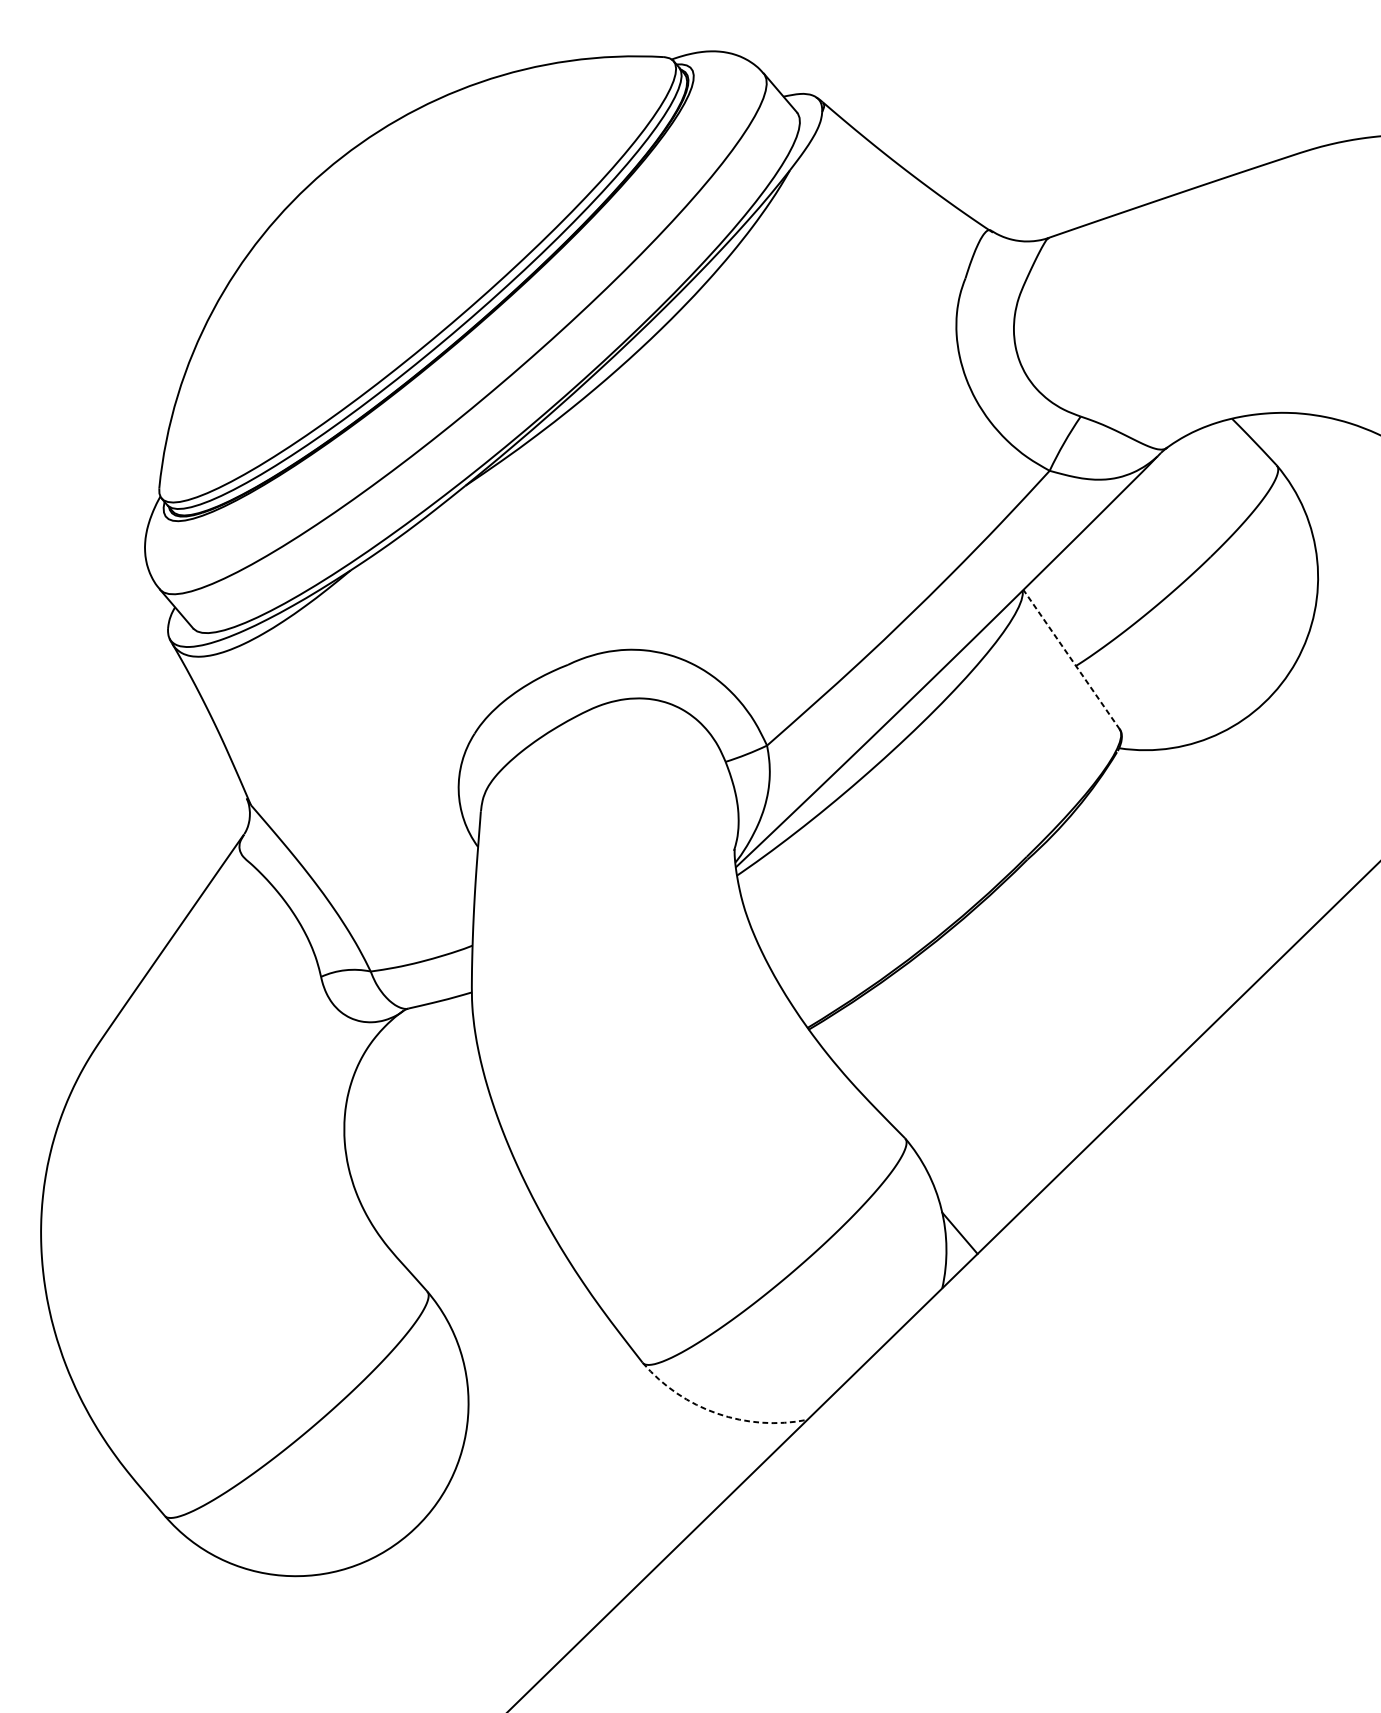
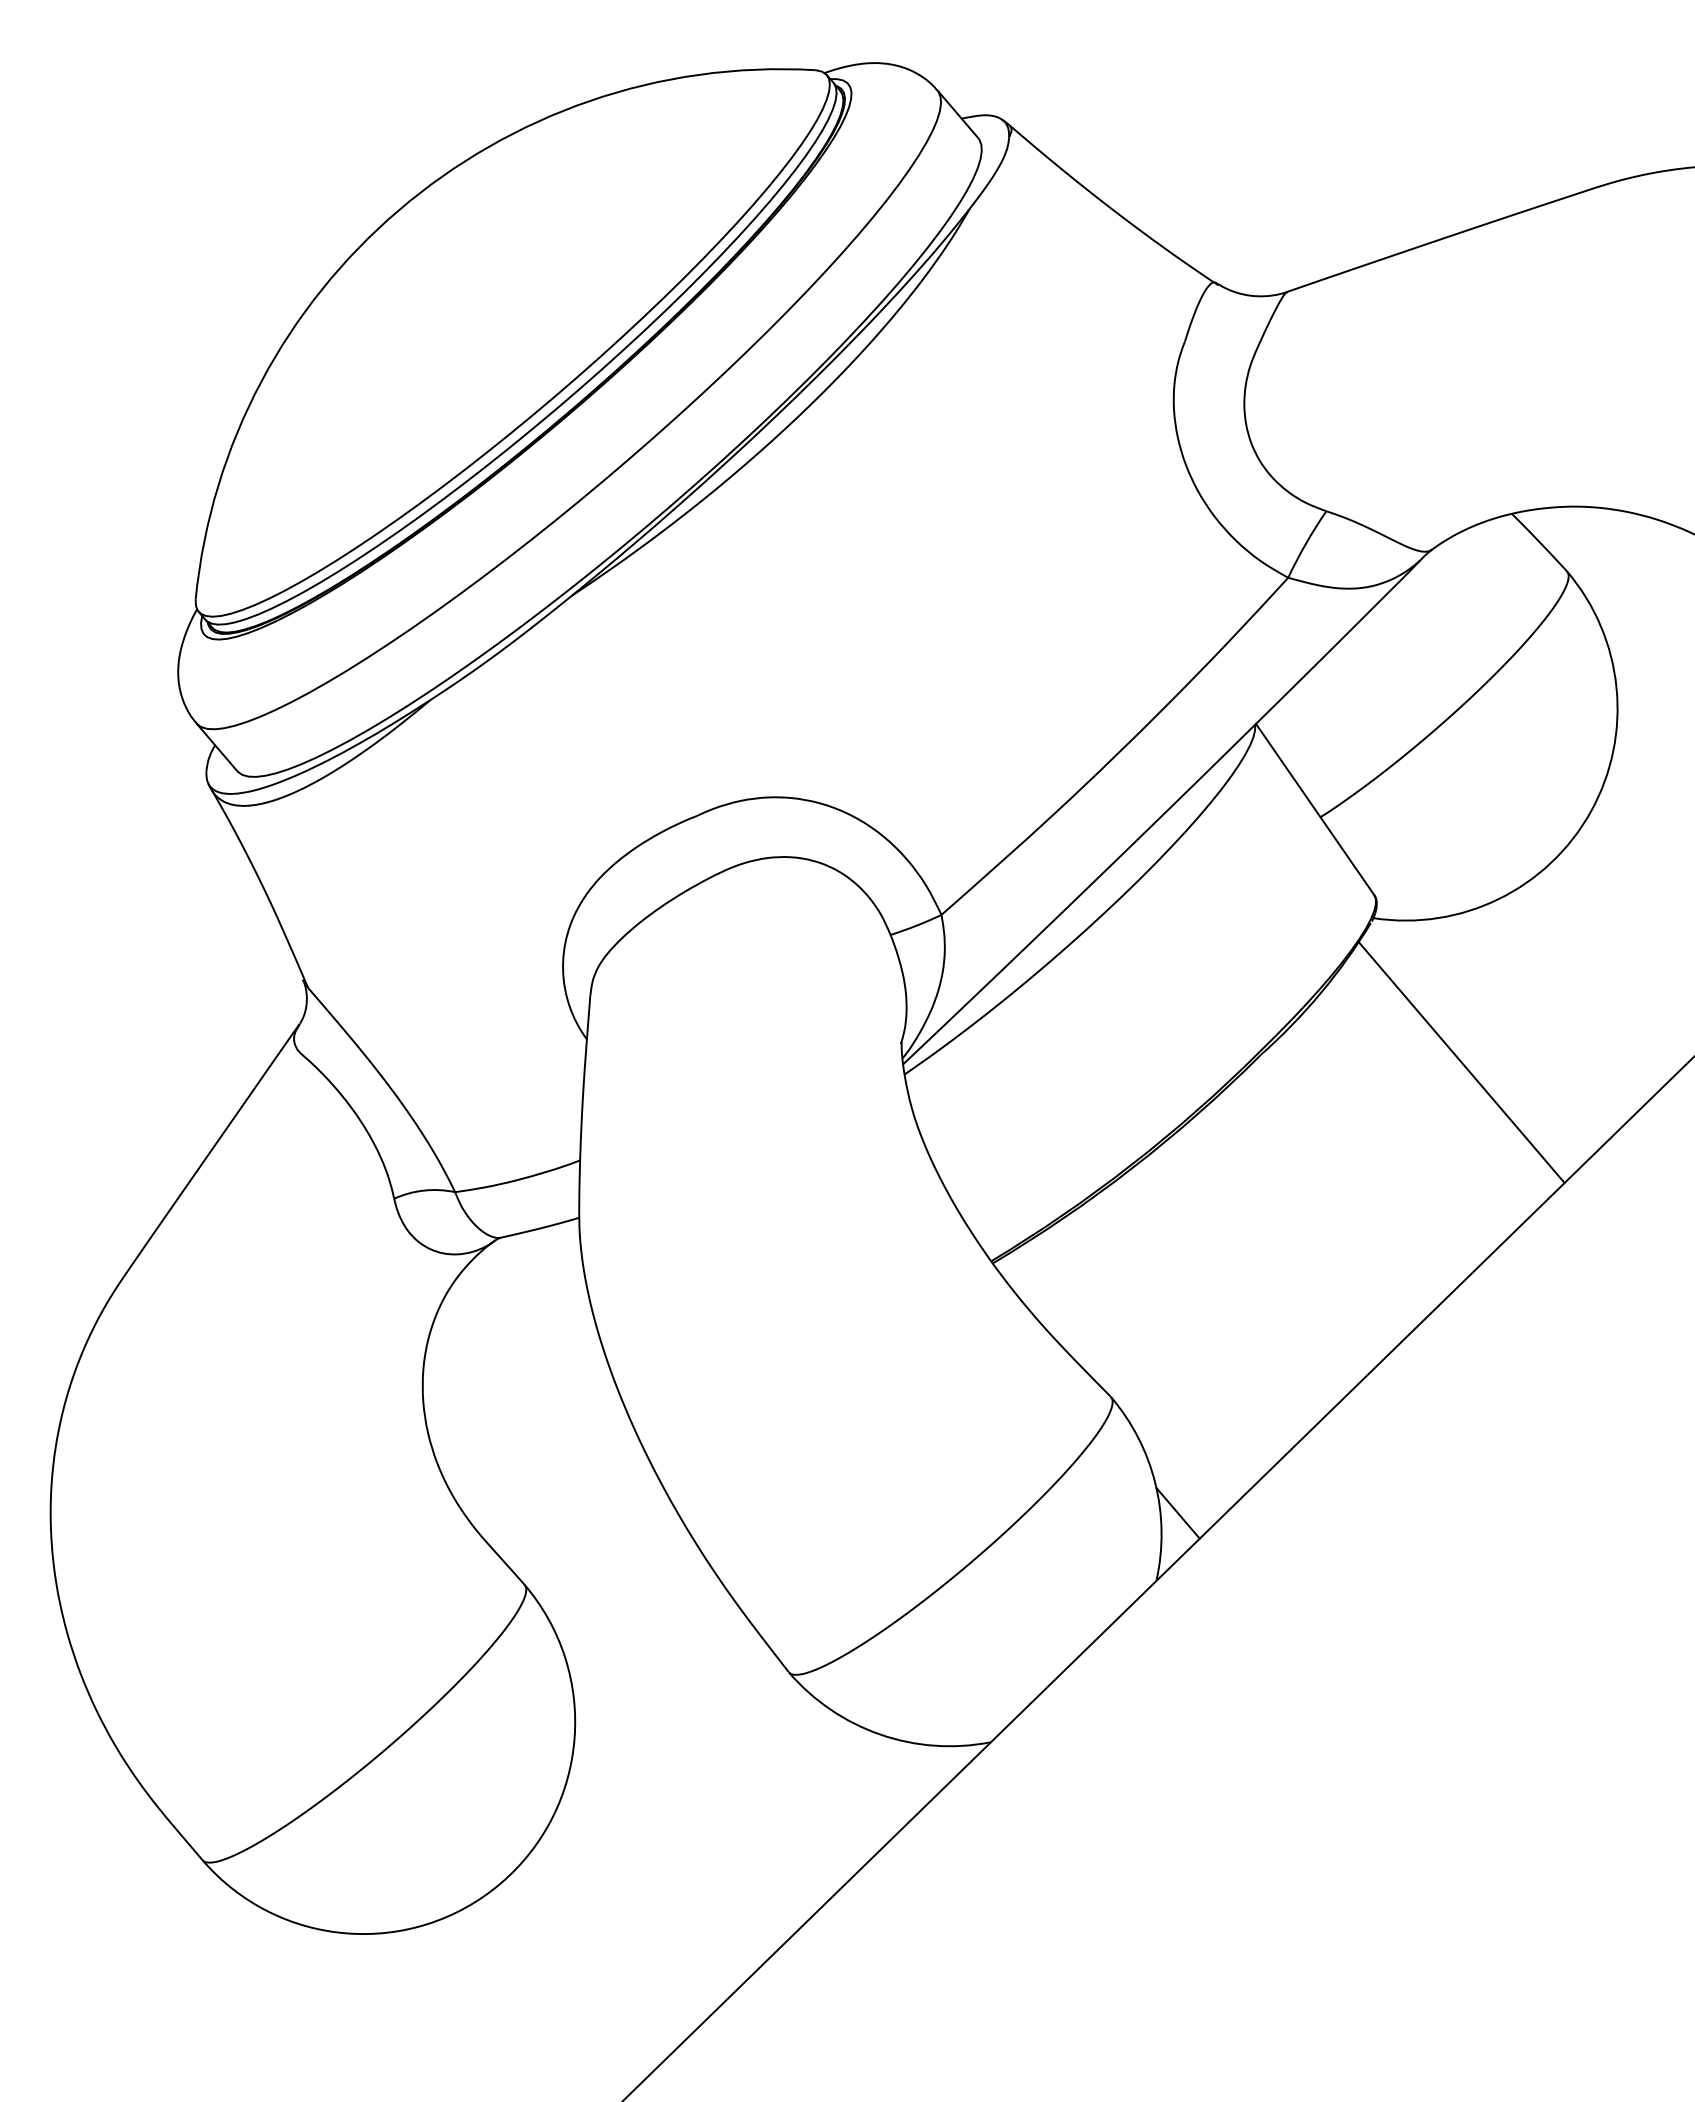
line: (1071, 659) -> (1314, 809), dashed -> solid
line: (1190, 865) -> (1461, 1062), added
arc: (717, 1413) -> (880, 1734), dashed -> solid

